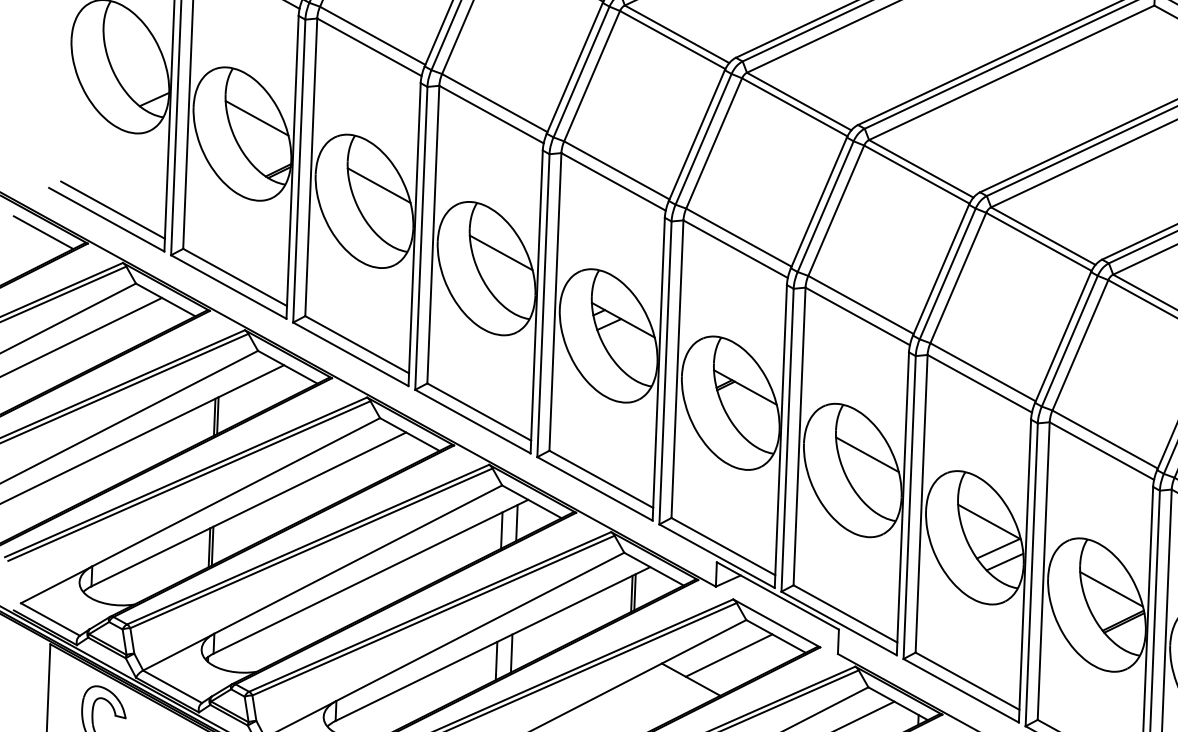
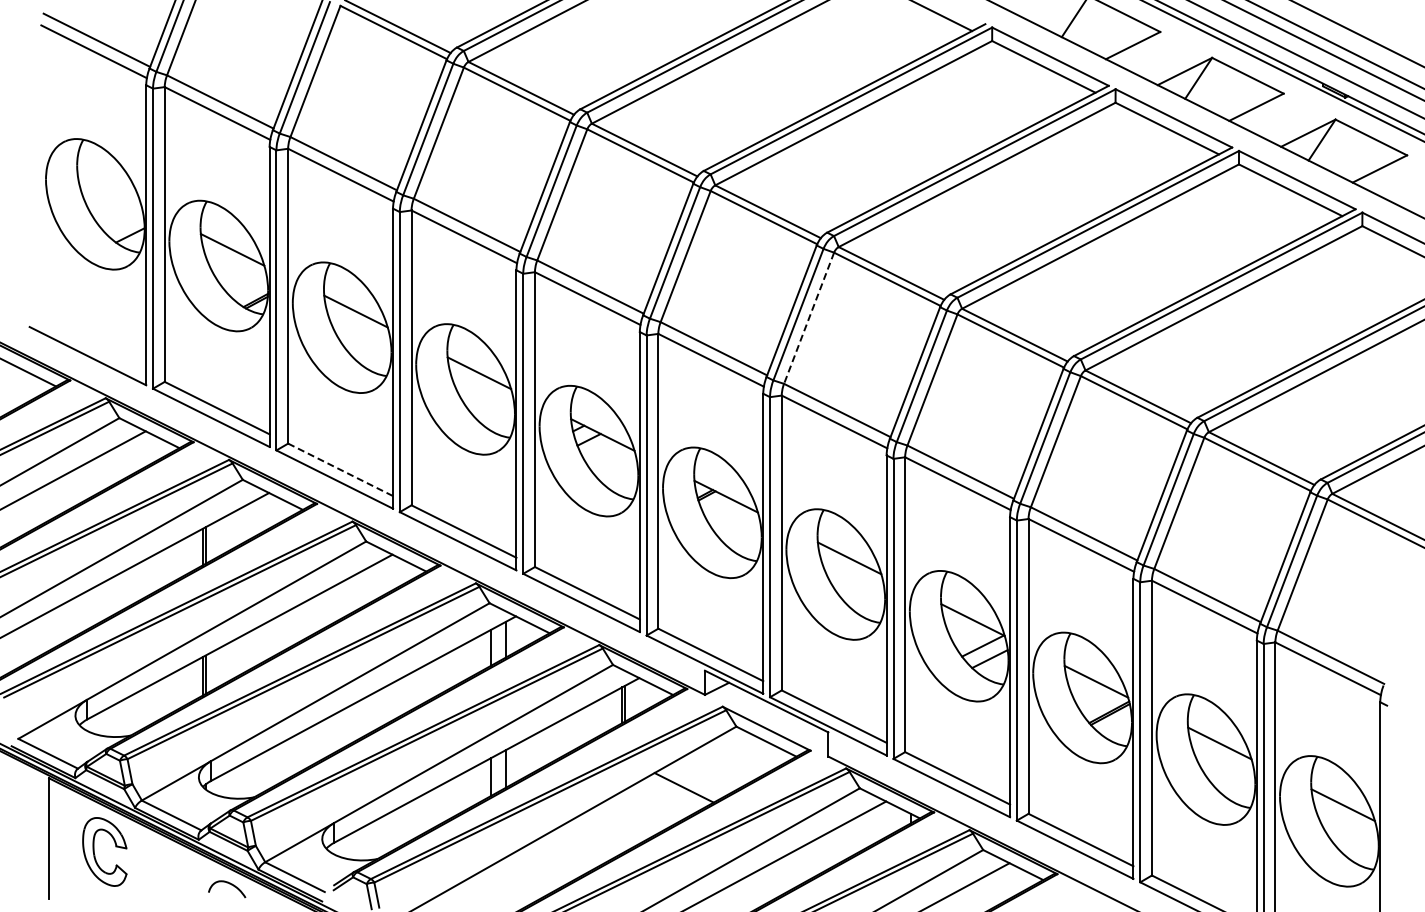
line: (112, 210) -> (93, 346), removed
line: (835, 210) -> (808, 318), solid -> dashed
line: (357, 344) -> (340, 469), solid -> dashed
line: (728, 655) -> (720, 762), removed

